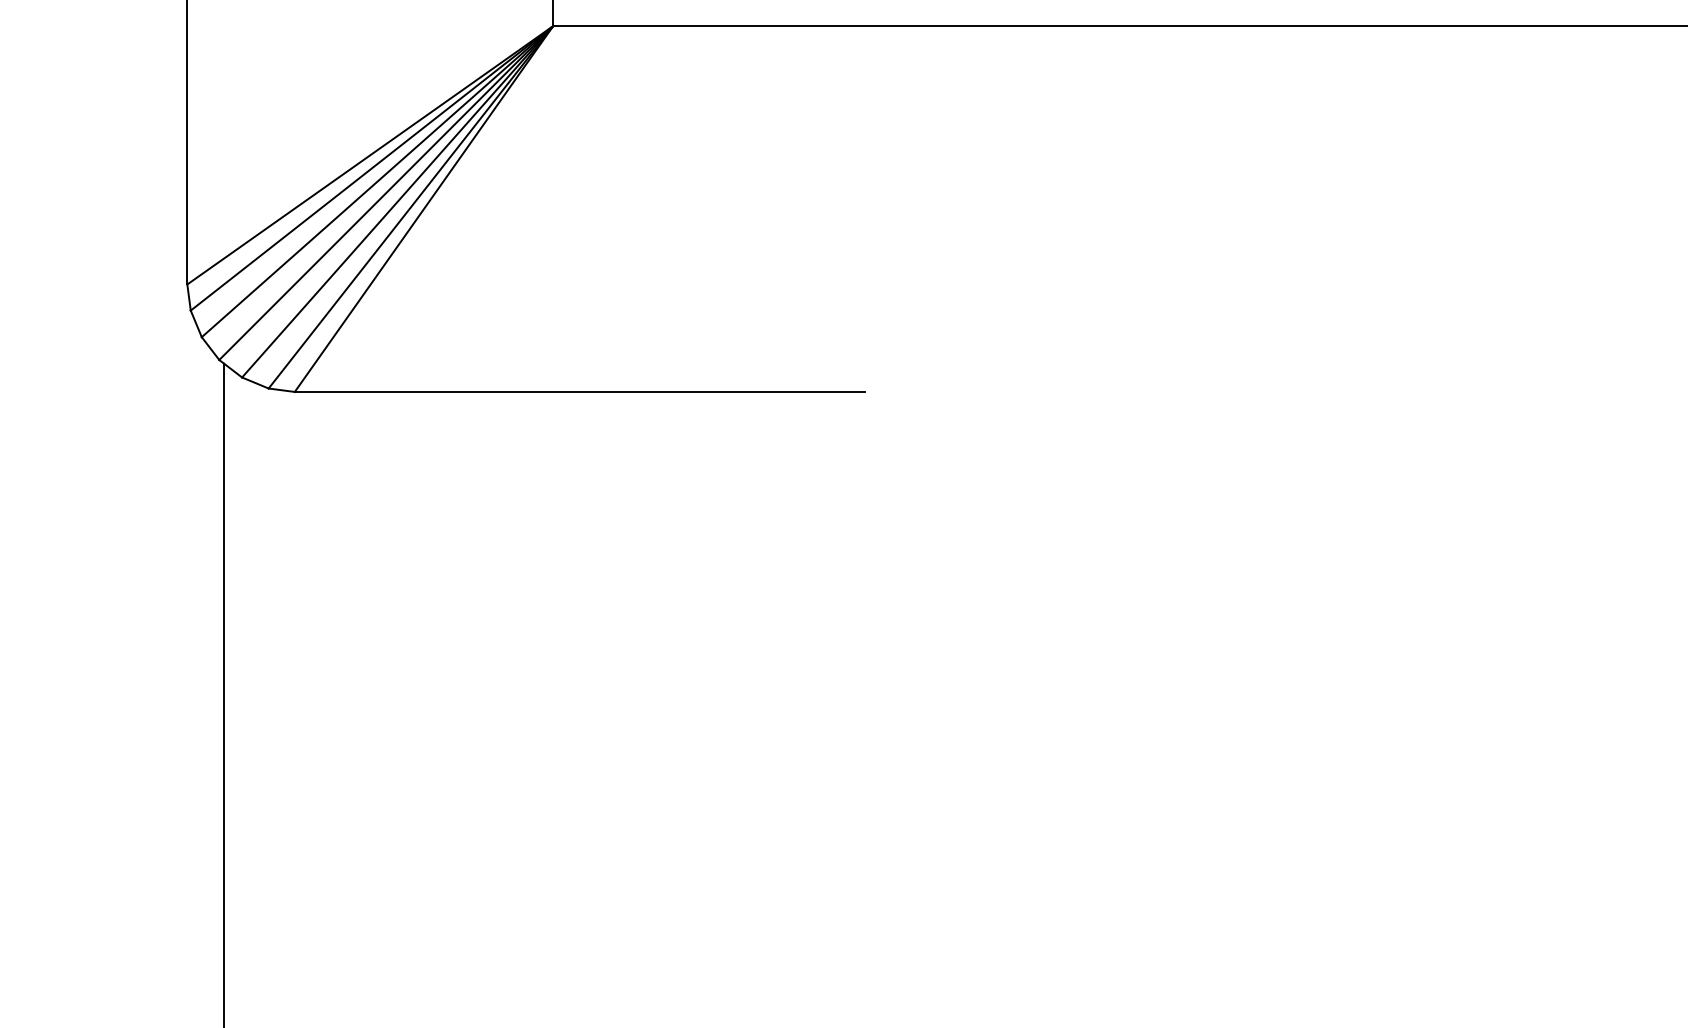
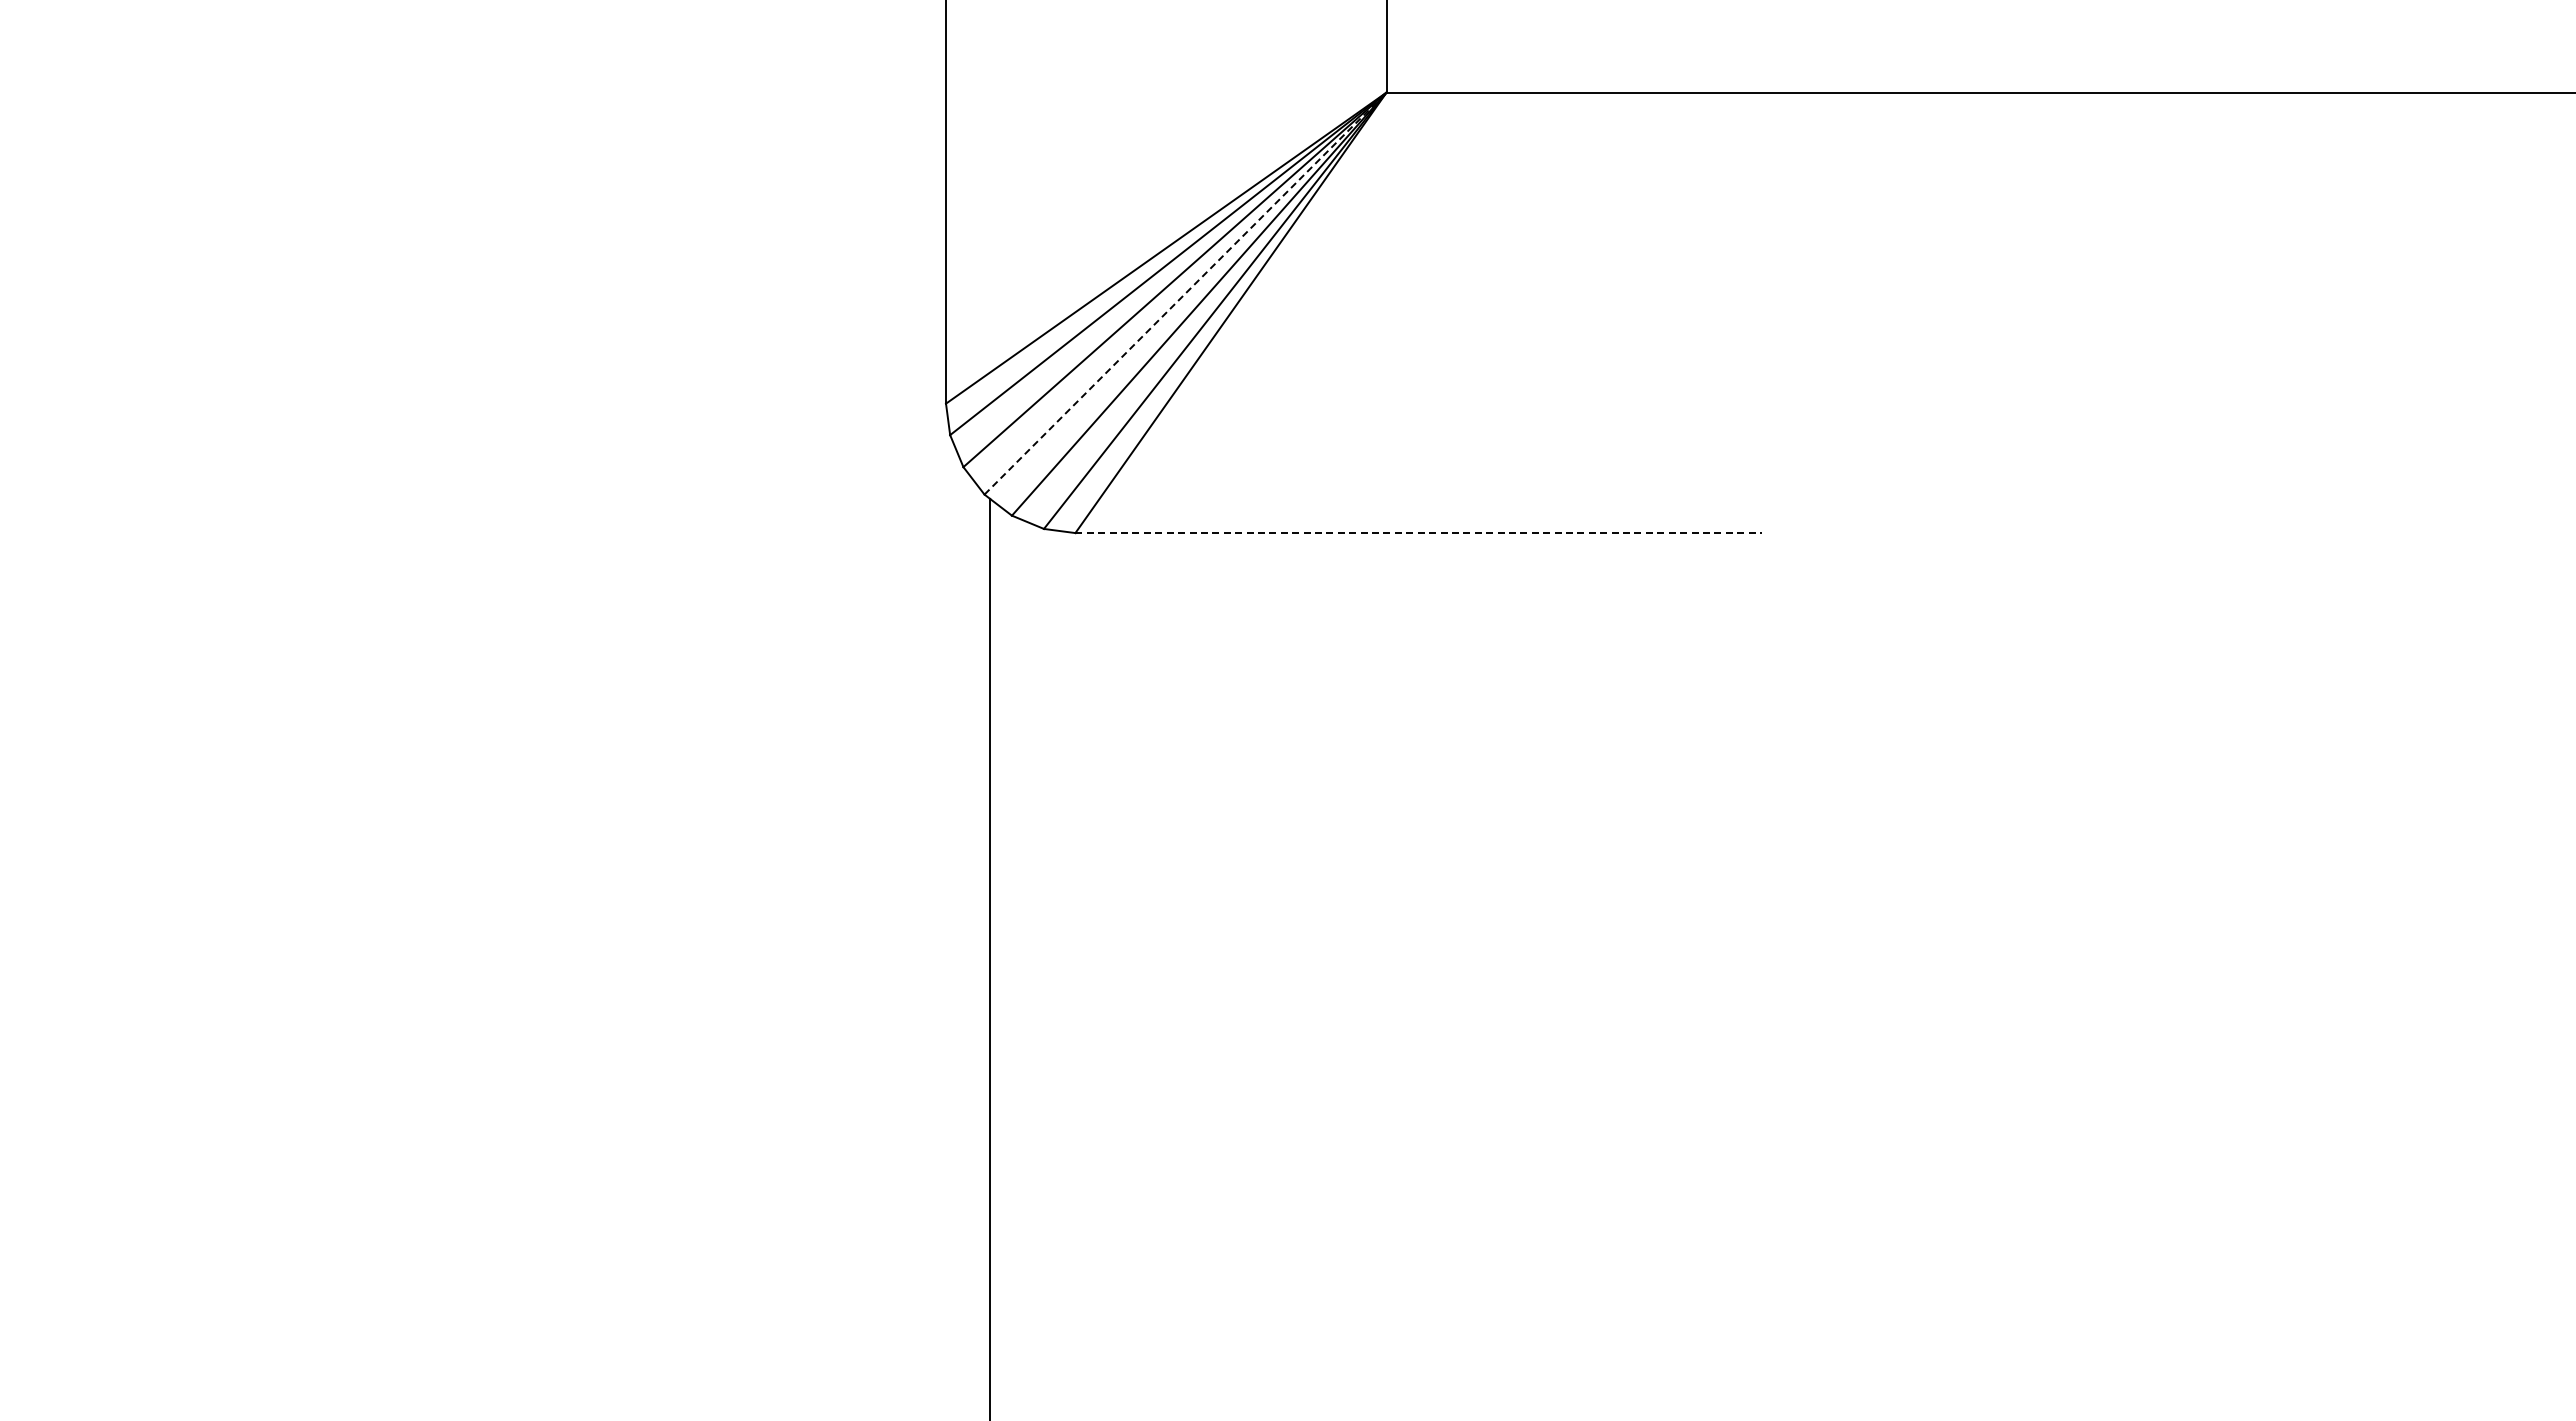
line: (386, 192) -> (1185, 293), solid -> dashed
line: (580, 392) -> (1419, 533), solid -> dashed

